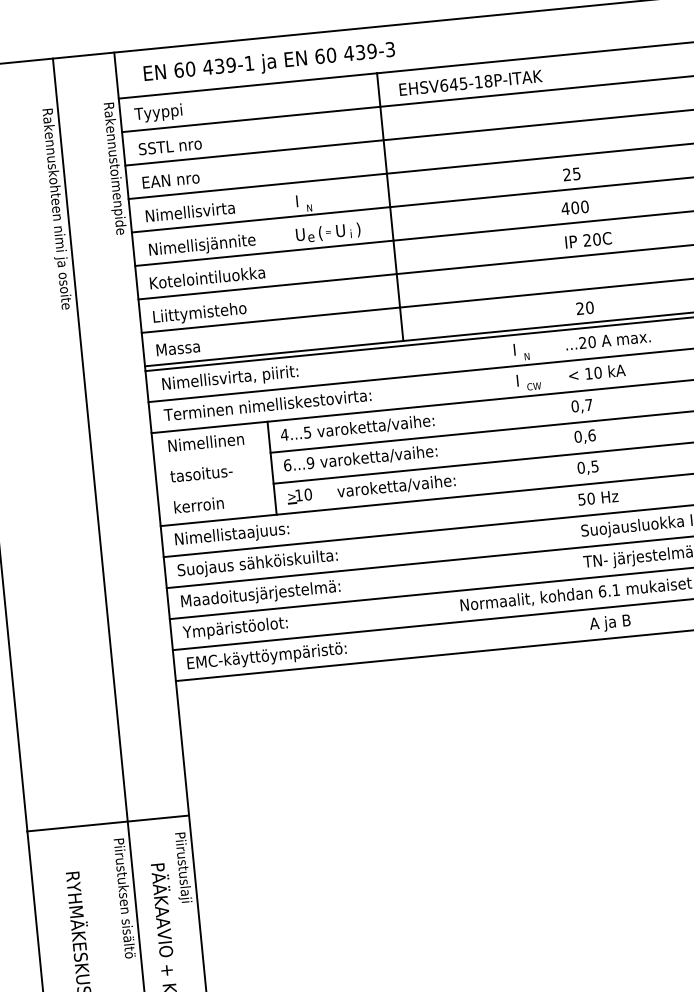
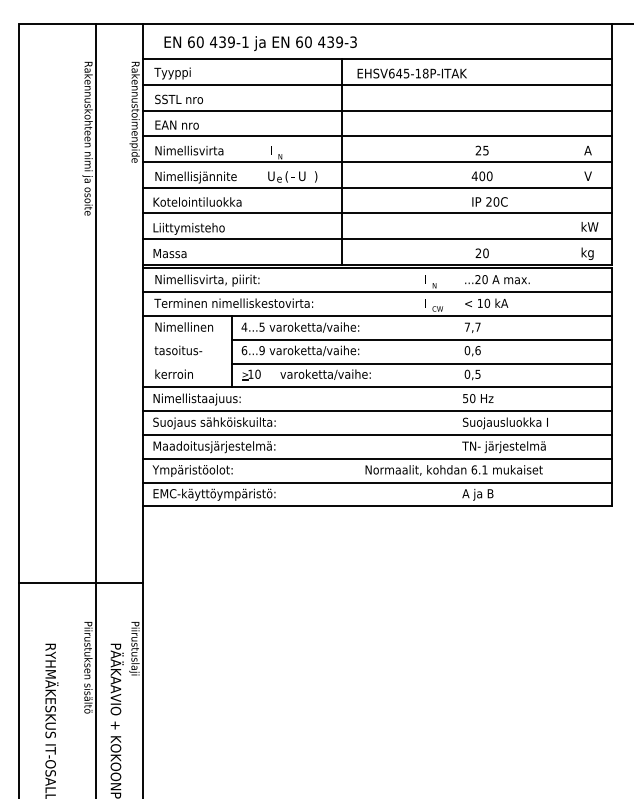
text: (575, 405) -> (467, 326), 0,7 -> 7,7
line: (108, 823) -> (81, 583), moved

